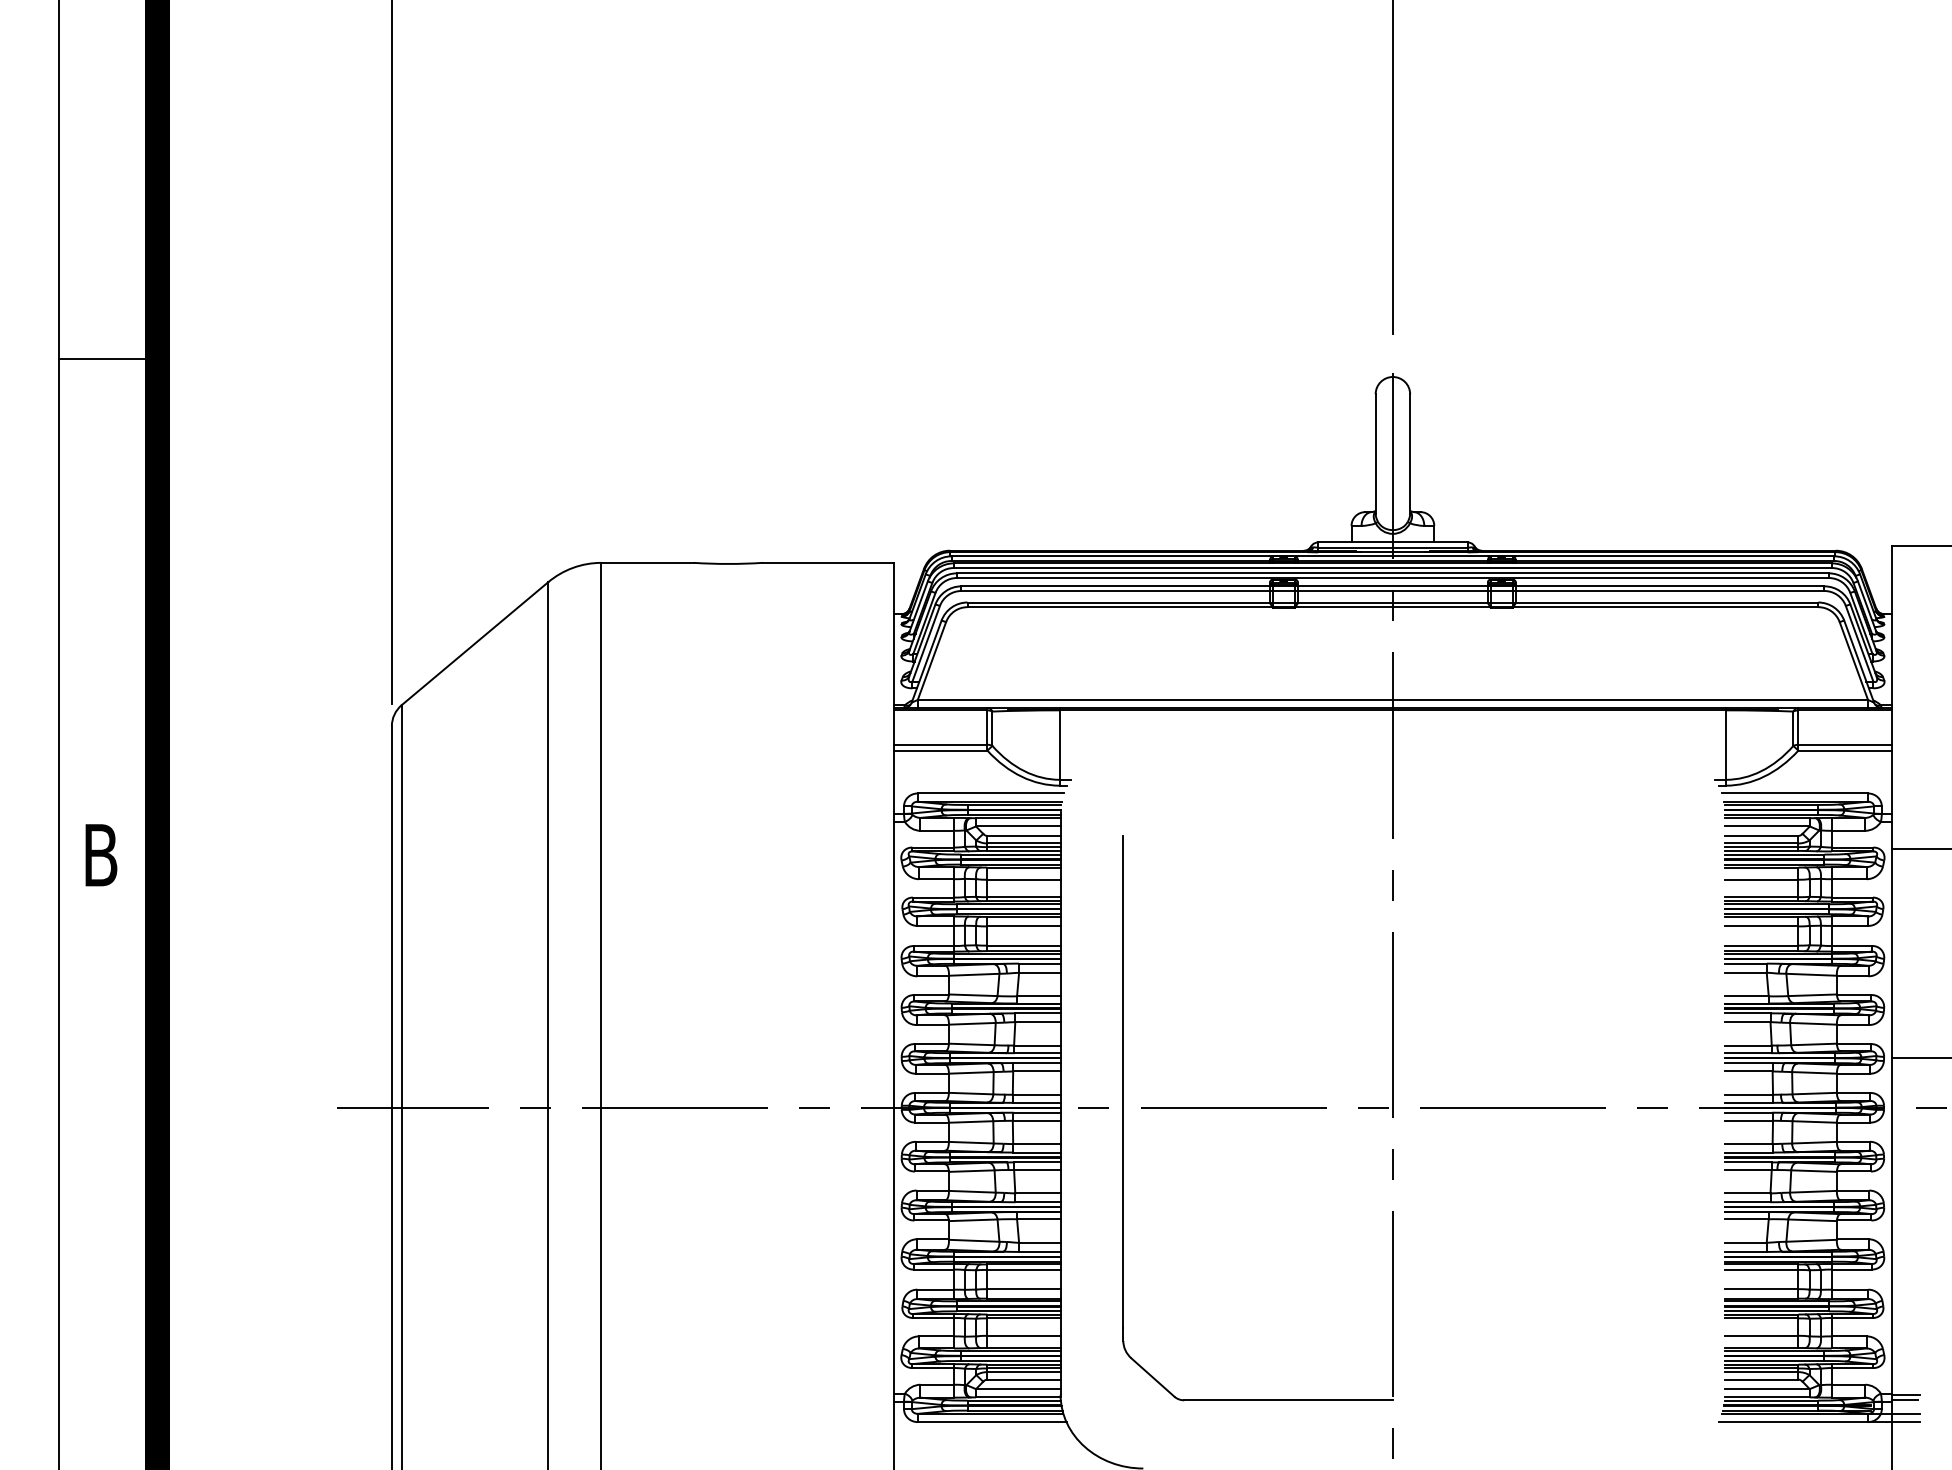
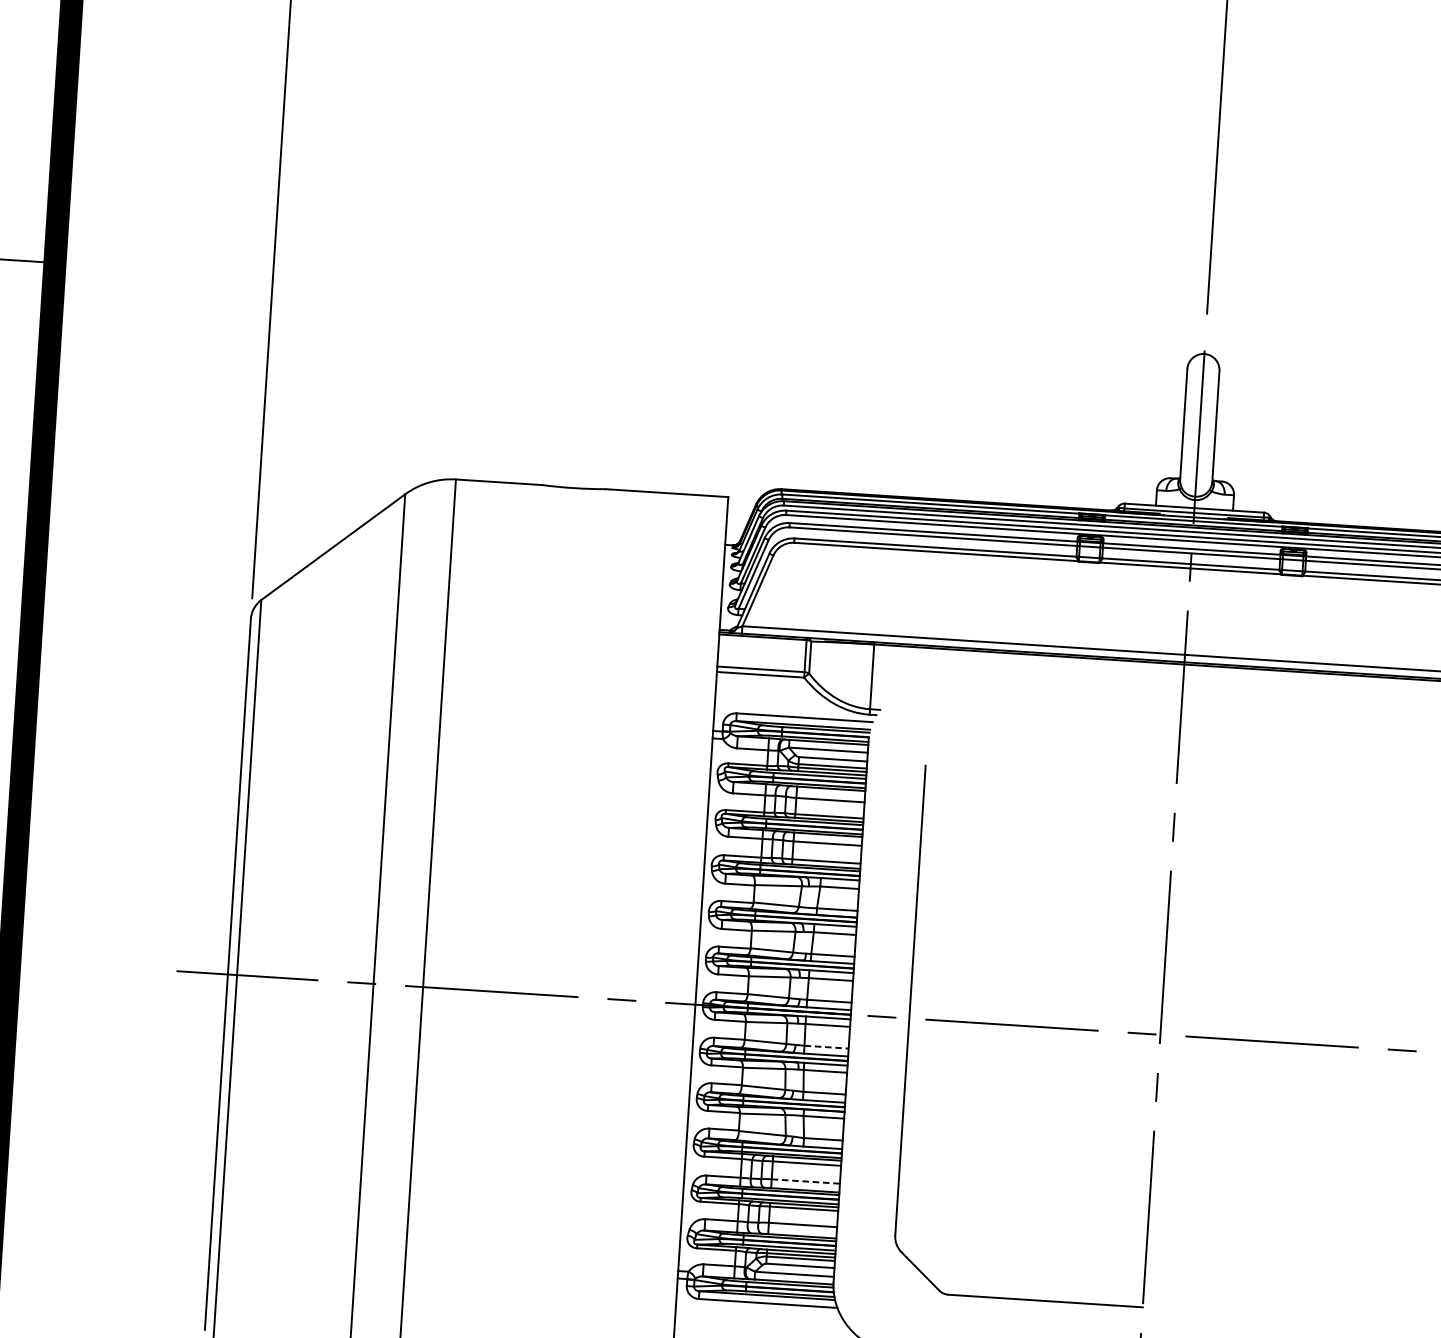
line: (1036, 1144) -> (826, 1047), solid -> dashed
line: (1023, 1289) -> (805, 1181), solid -> dashed

